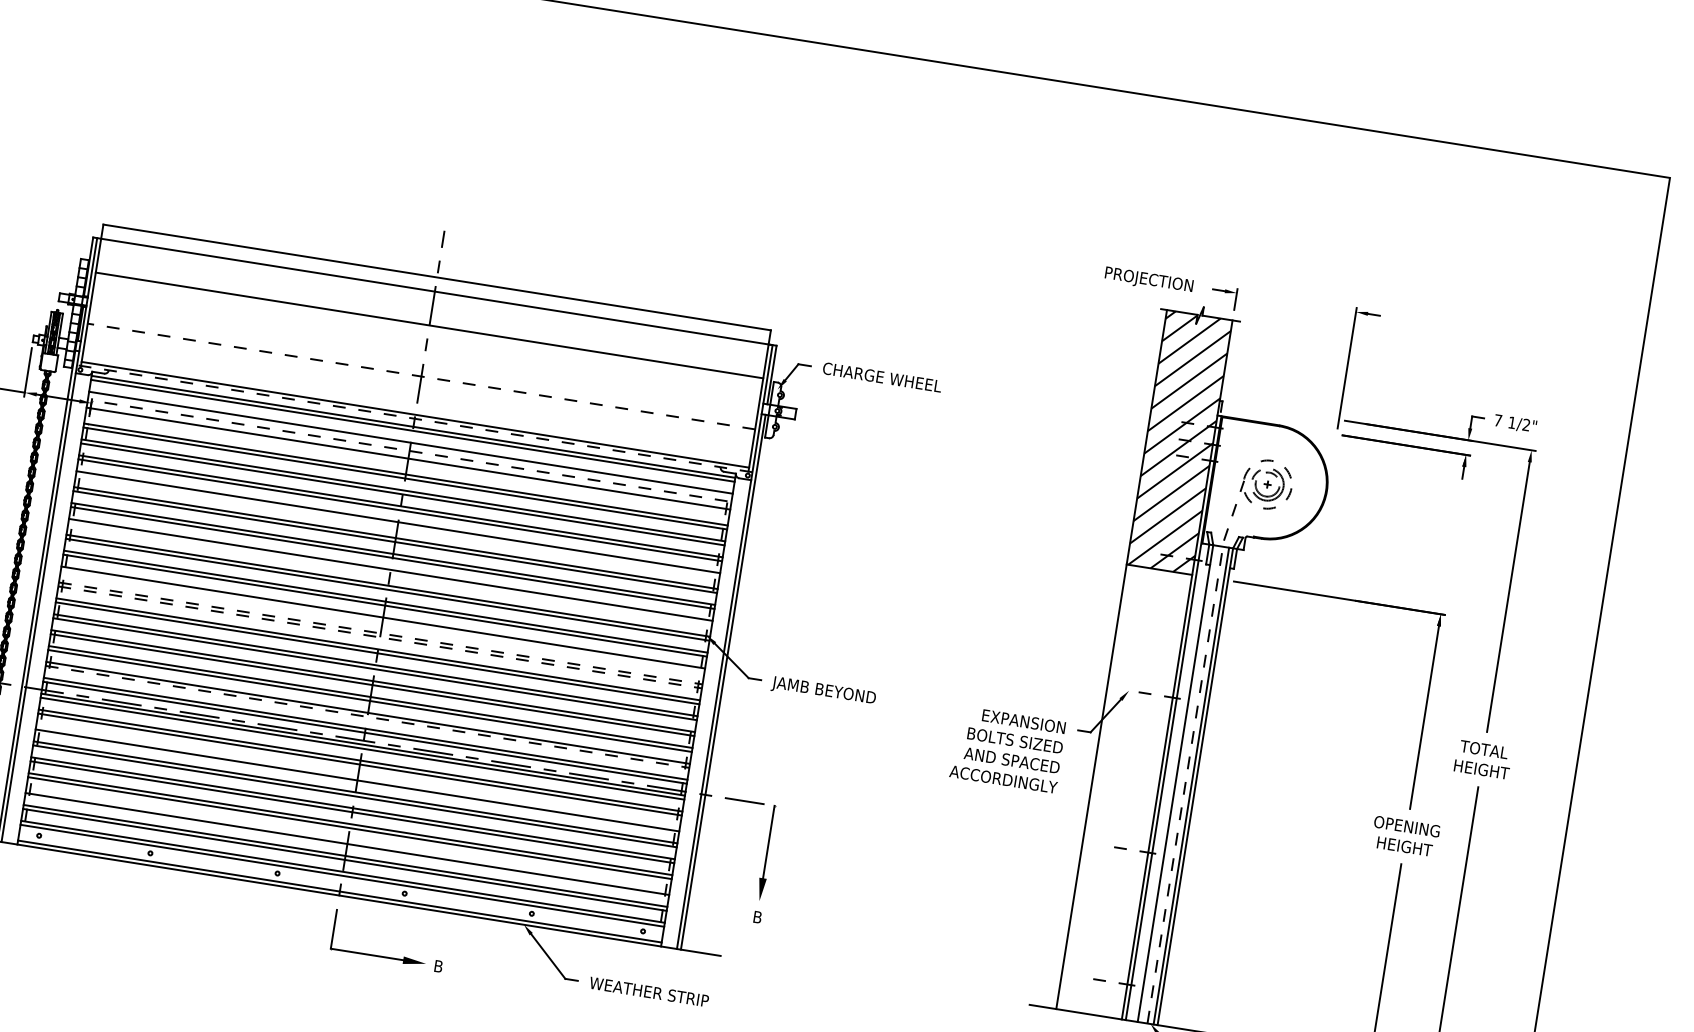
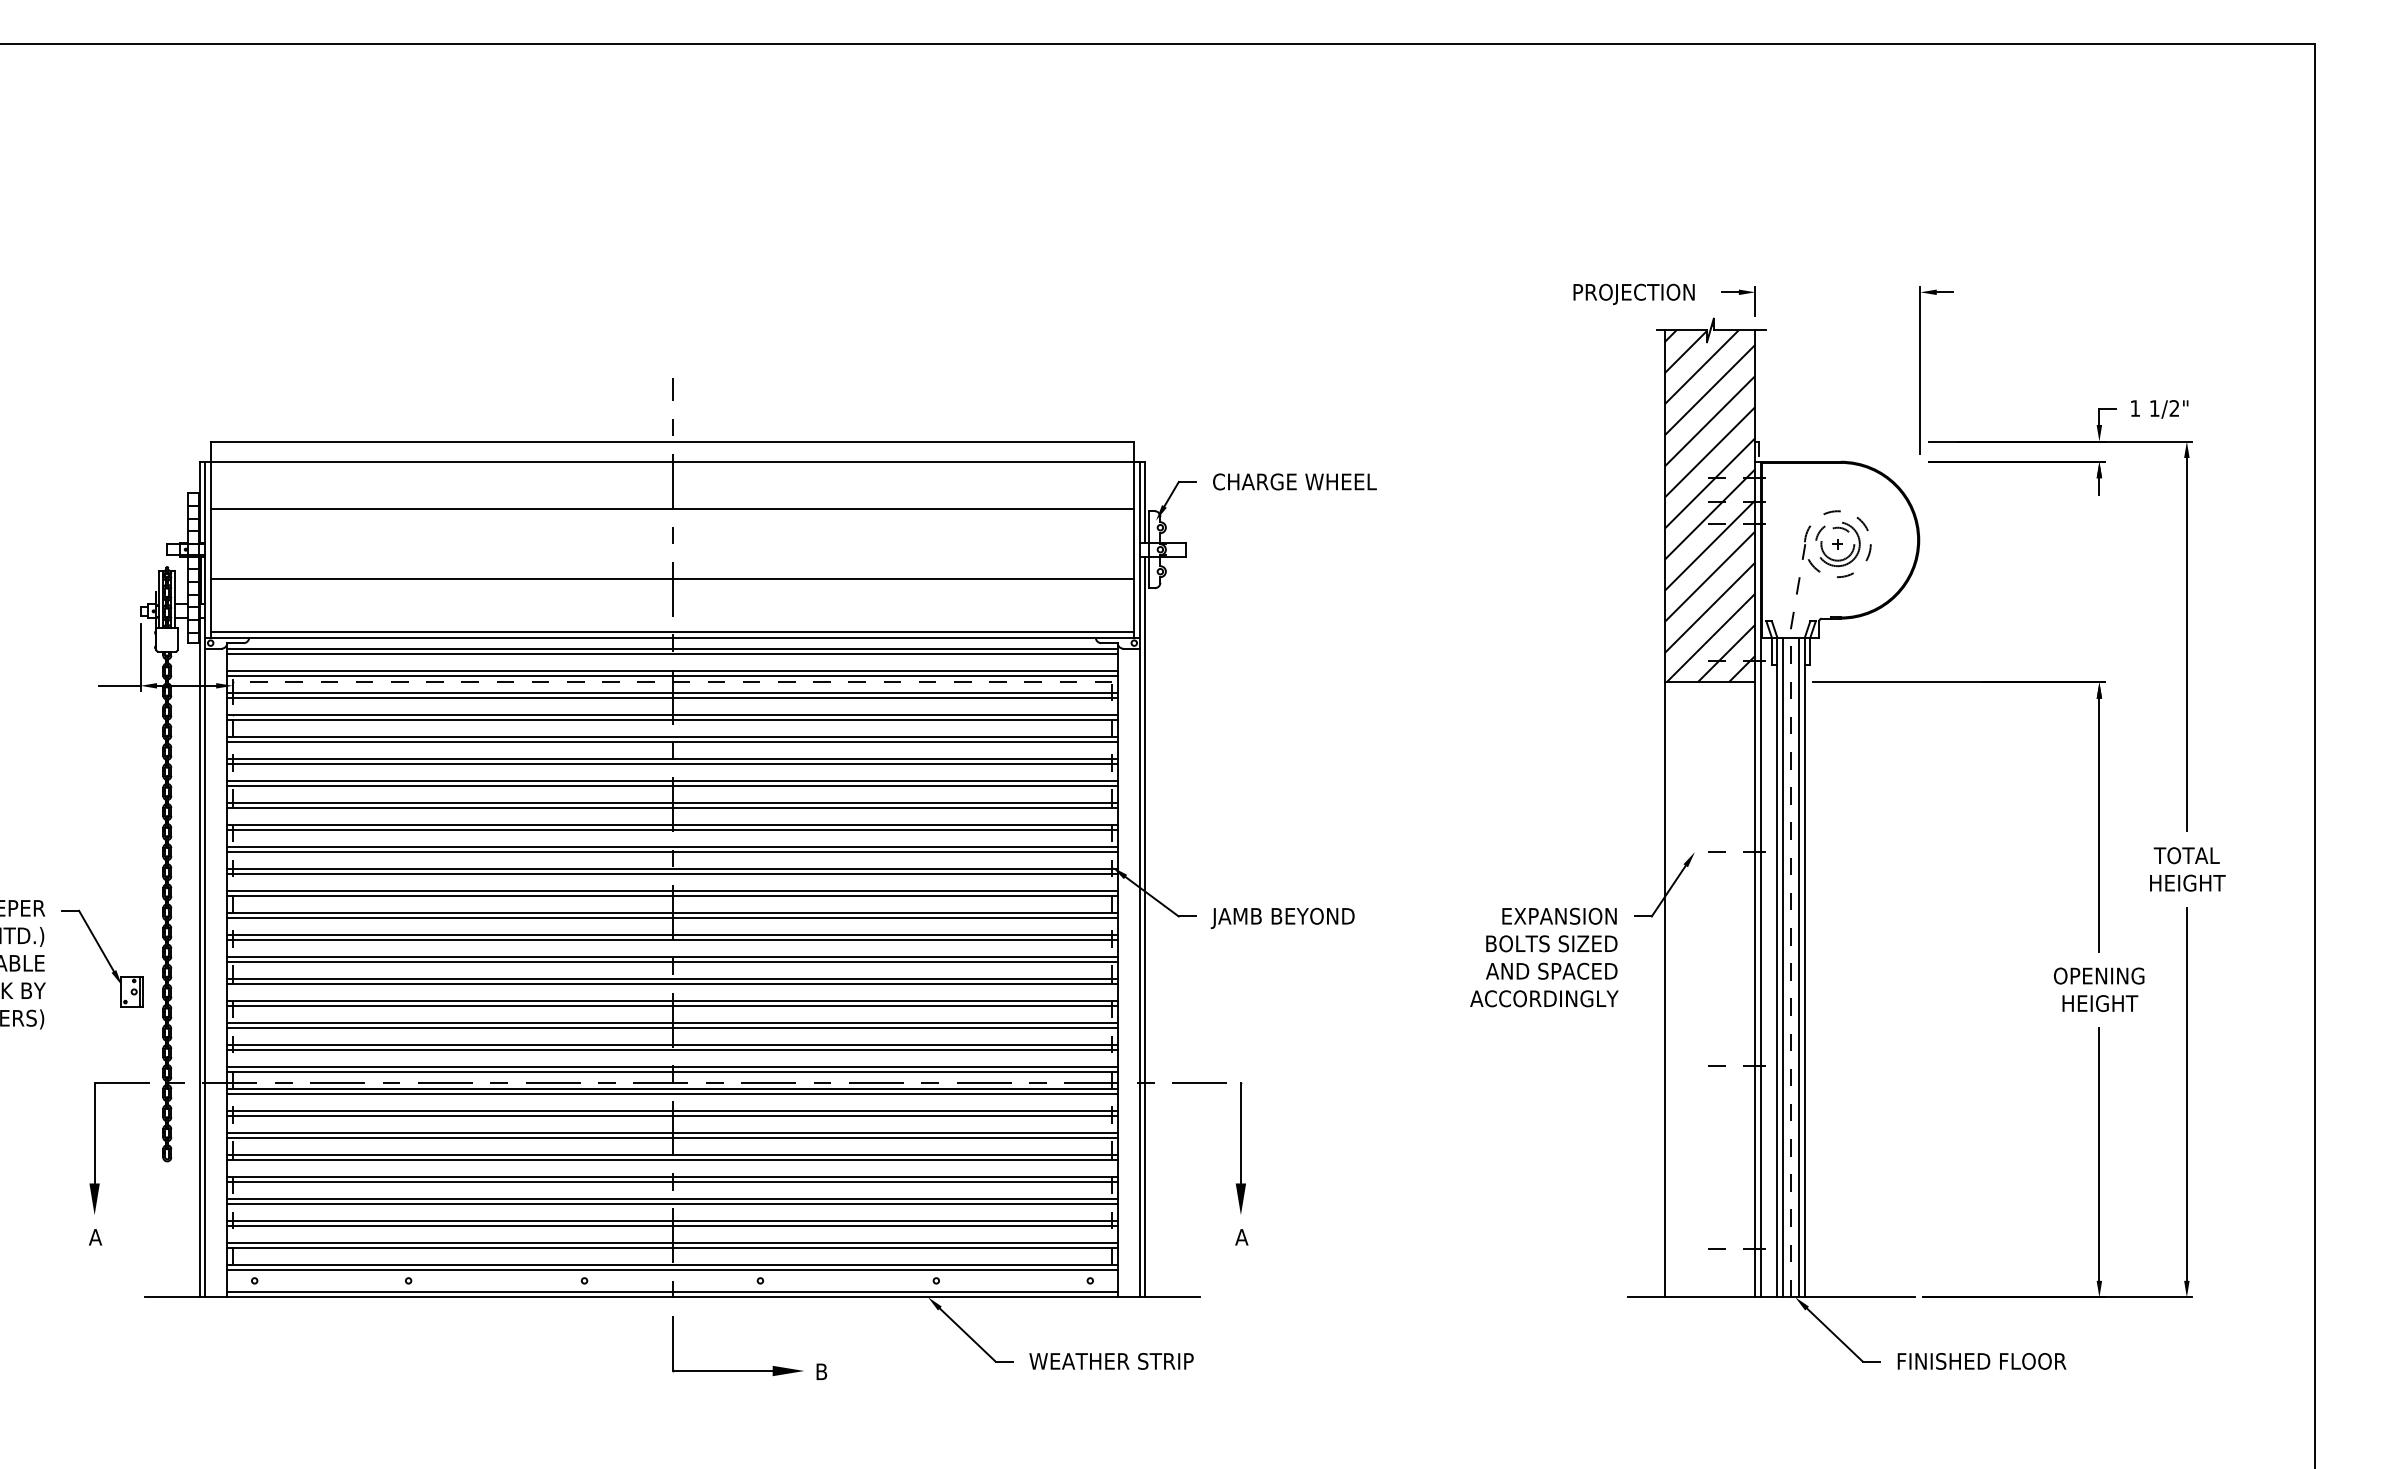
line: (421, 376) -> (672, 579), dashed -> solid
line: (414, 418) -> (672, 637), dashed -> solid
text: (1497, 420) -> (2134, 408), 7 -> 1
line: (410, 446) -> (672, 676), added
line: (407, 462) -> (672, 698), added
line: (397, 526) -> (672, 786), added
line: (390, 574) -> (672, 852), added
line: (382, 621) -> (672, 918), added
line: (381, 633) -> (673, 934), dashed -> solid
line: (380, 637) -> (673, 940), dashed -> solid
line: (368, 717) -> (673, 1050), dashed -> solid
line: (358, 776) -> (672, 1132), added
line: (1179, 784) -> (1782, 967), added
line: (348, 839) -> (672, 1220), added
text: (757, 917) -> (1241, 1237), B -> A

